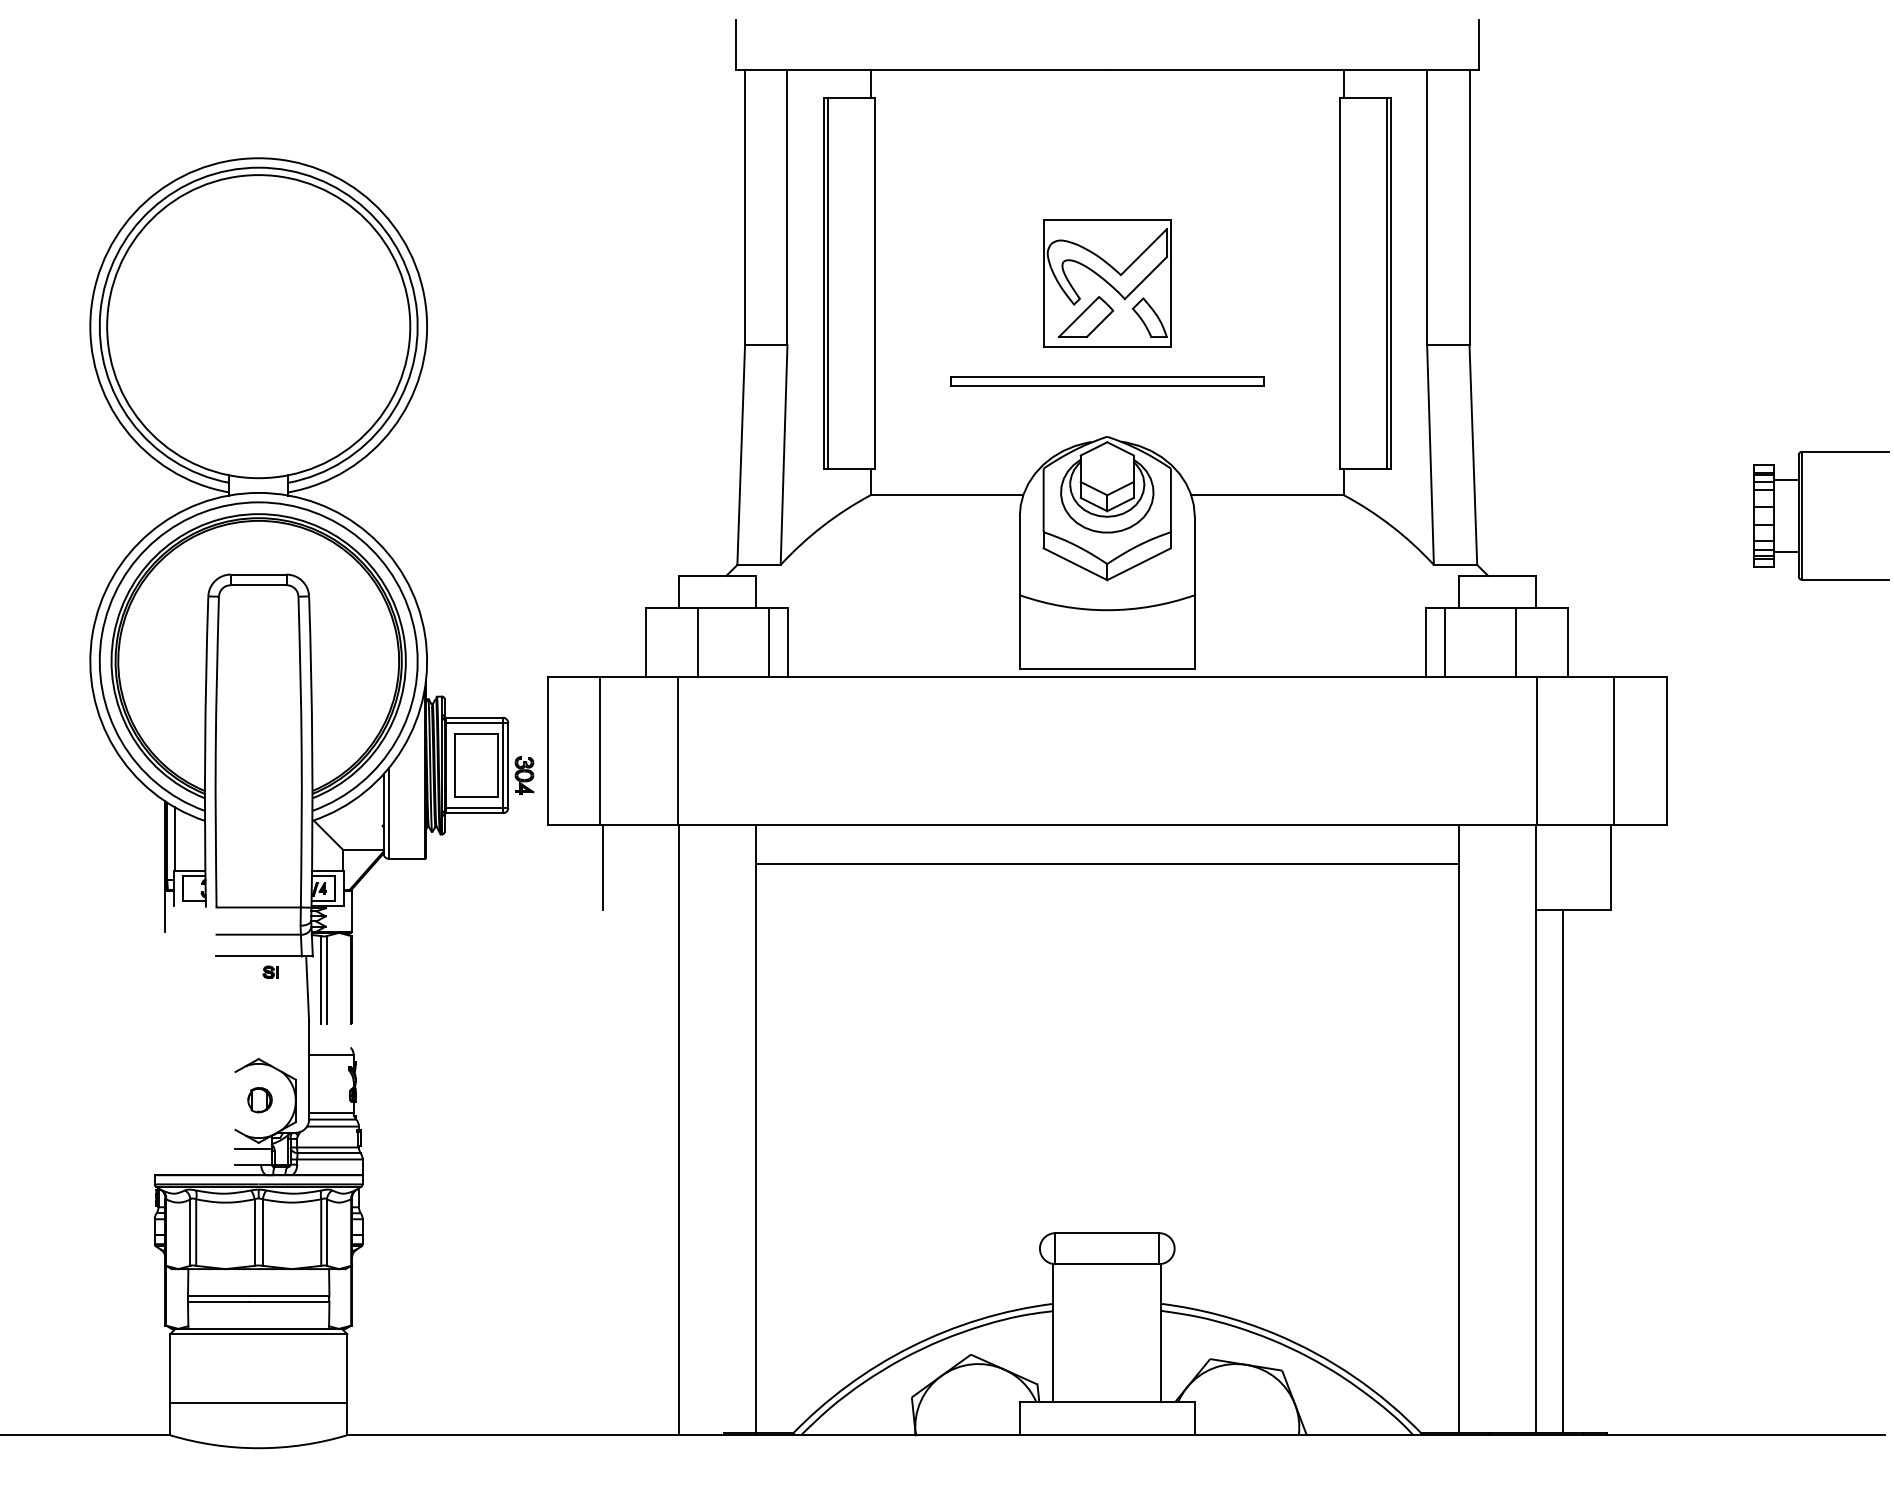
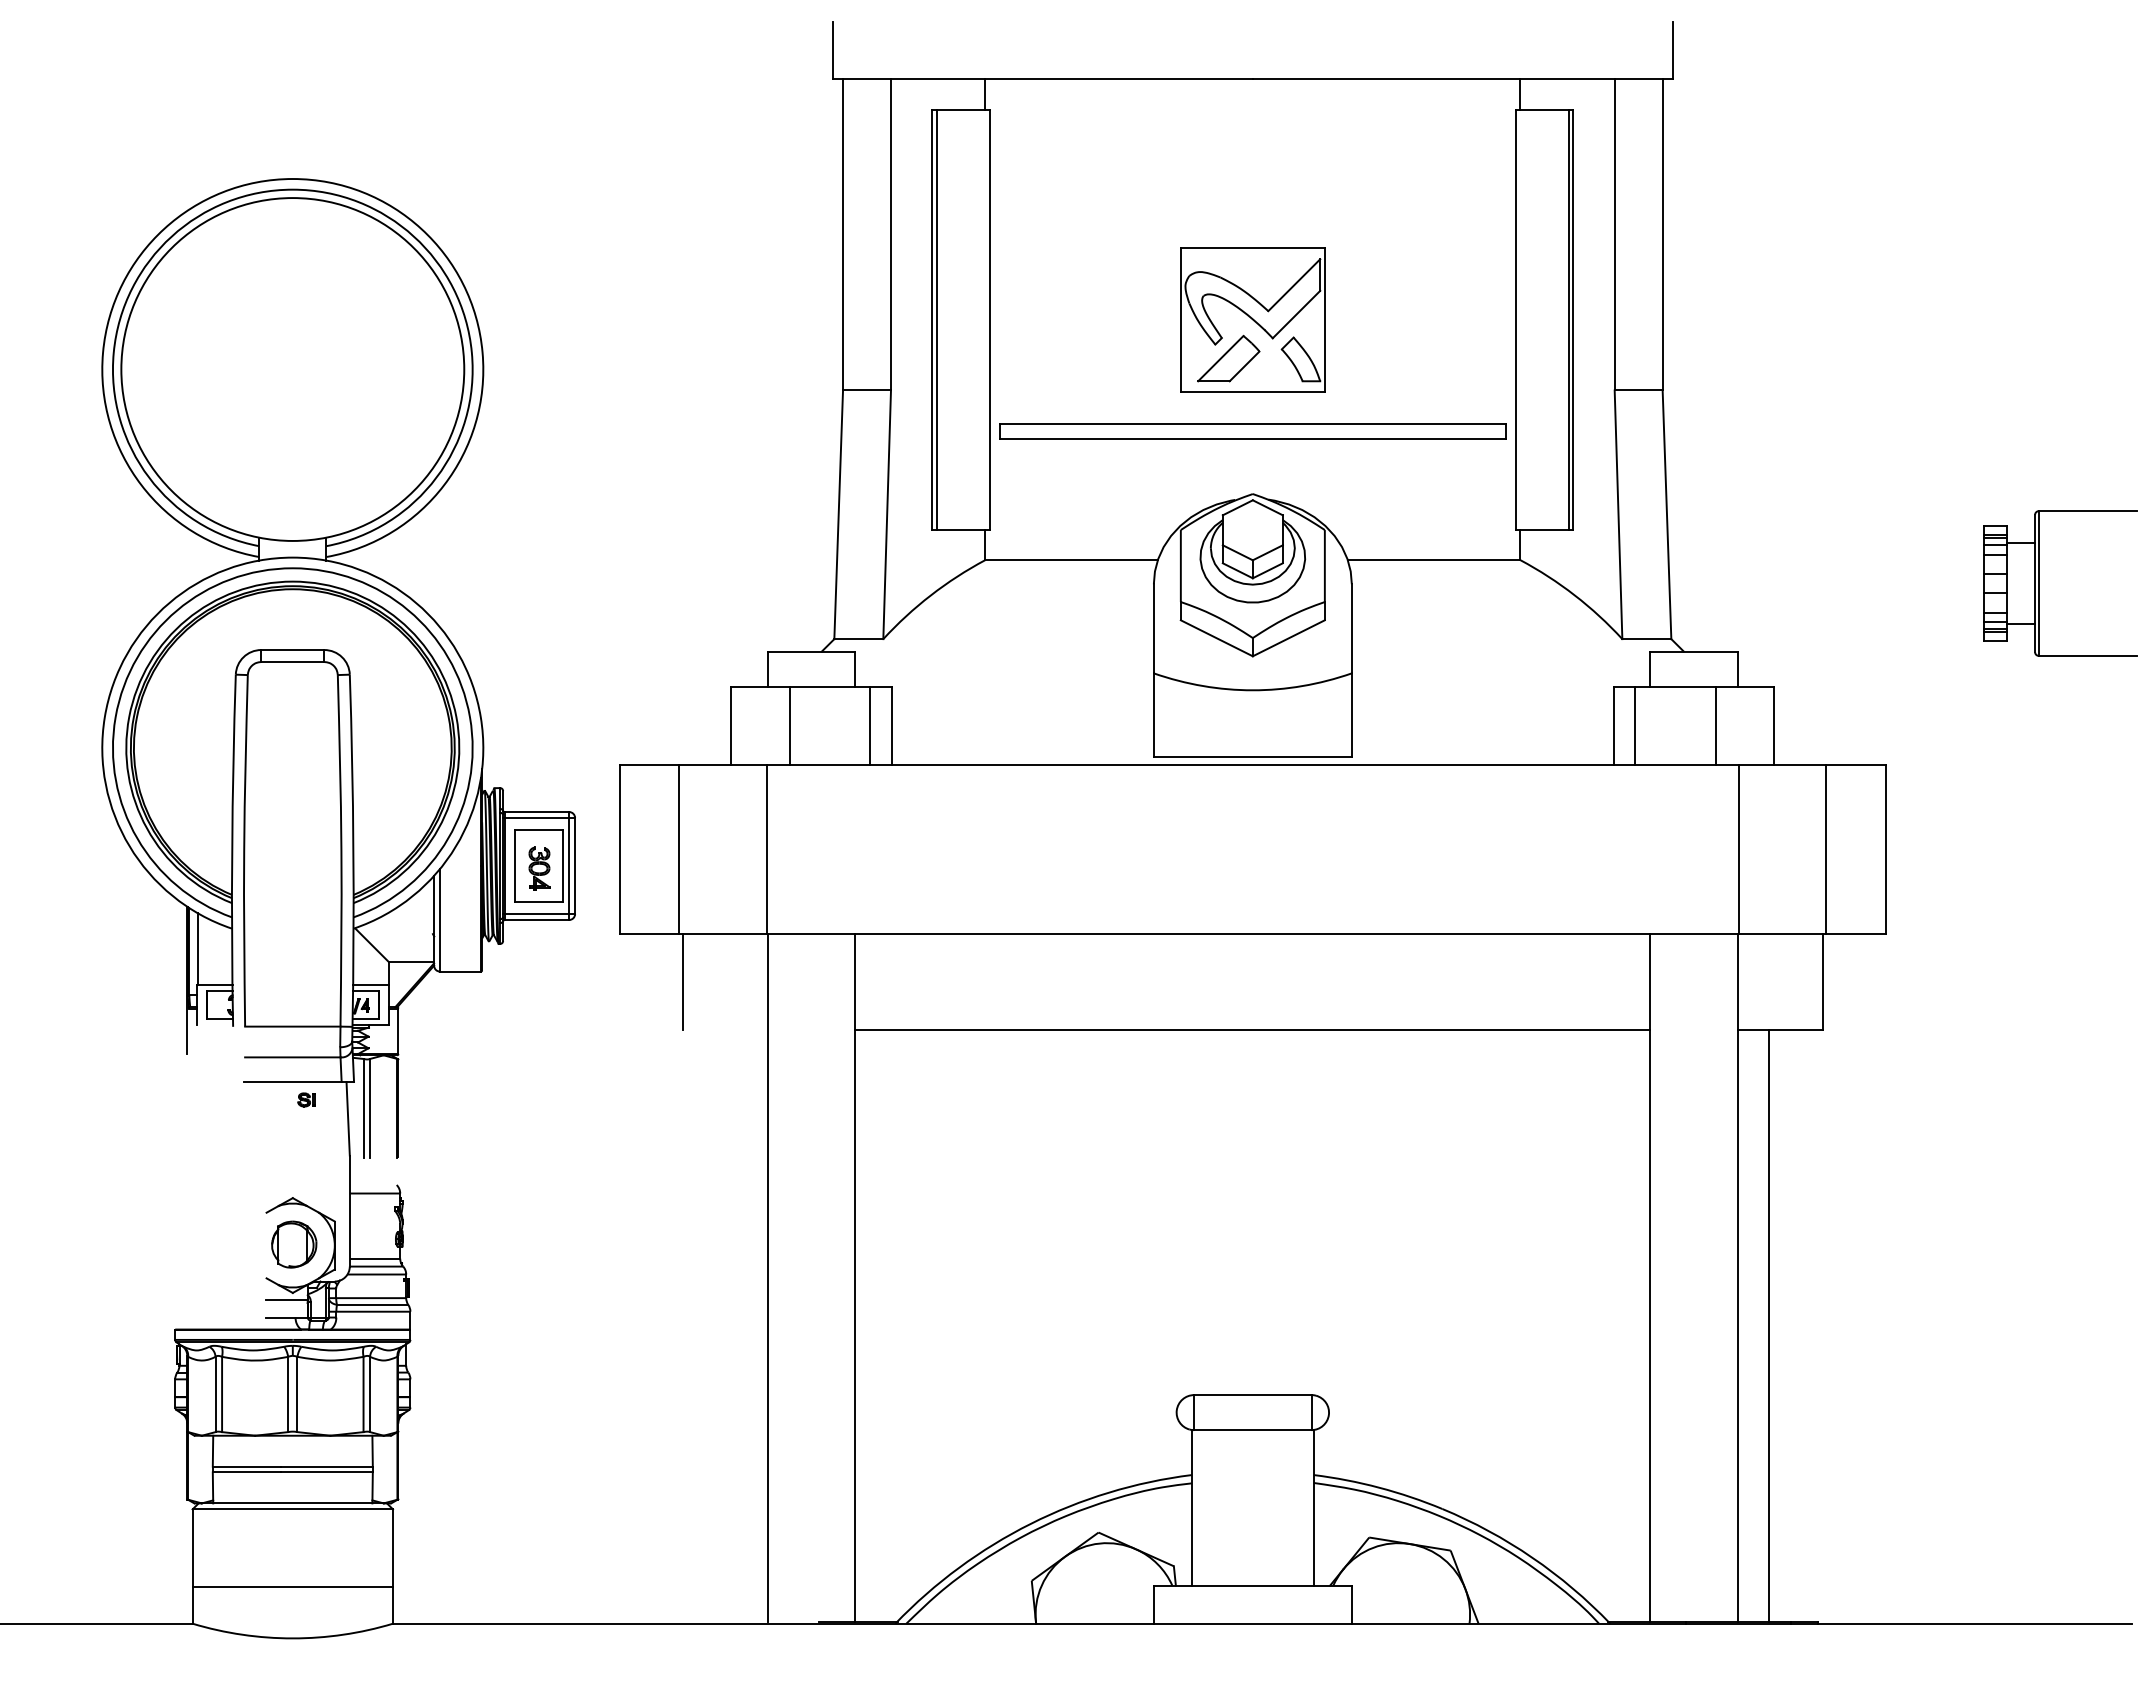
part: (1106, 381) -> (1252, 431), size x1.43
part: (524, 775) -> (539, 868), moved
line: (1106, 864) -> (1252, 1029), moved
part: (260, 1100) -> (294, 1244), size x1.67

